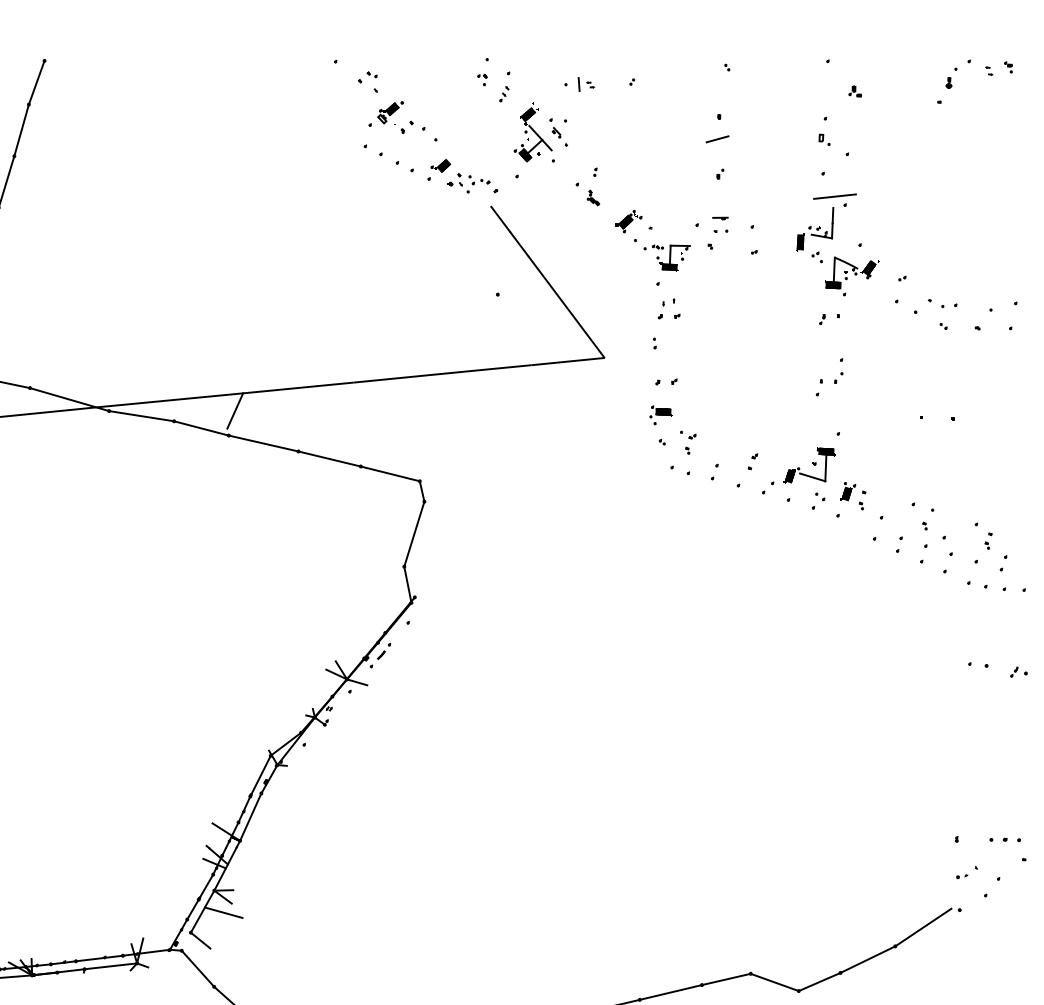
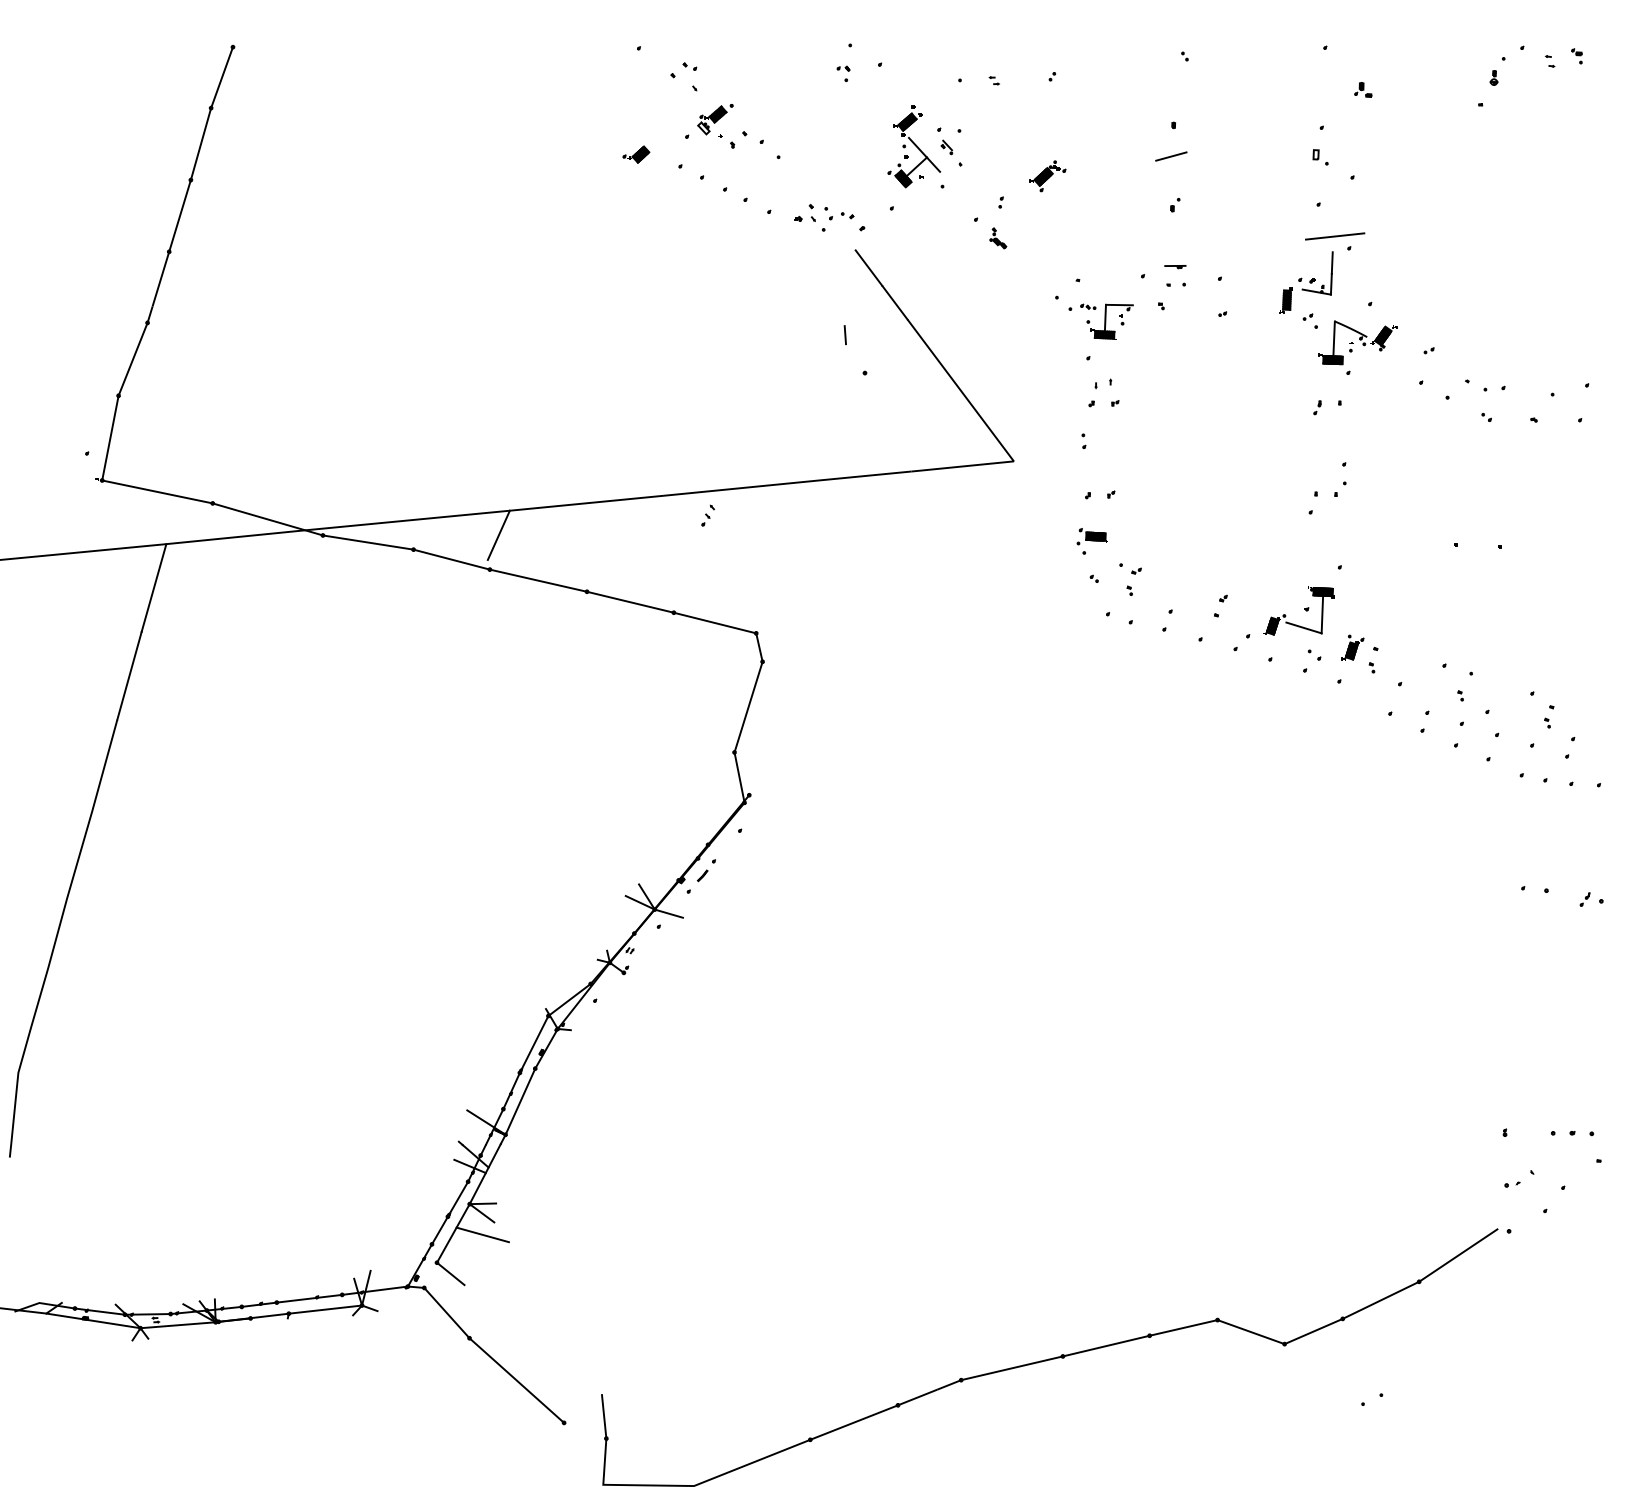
line: (578, 84) -> (844, 335), moved
part: (504, 94) -> (708, 515), moved
part: (440, 165) -> (636, 154), moved
part: (628, 221) -> (1047, 176), moved

